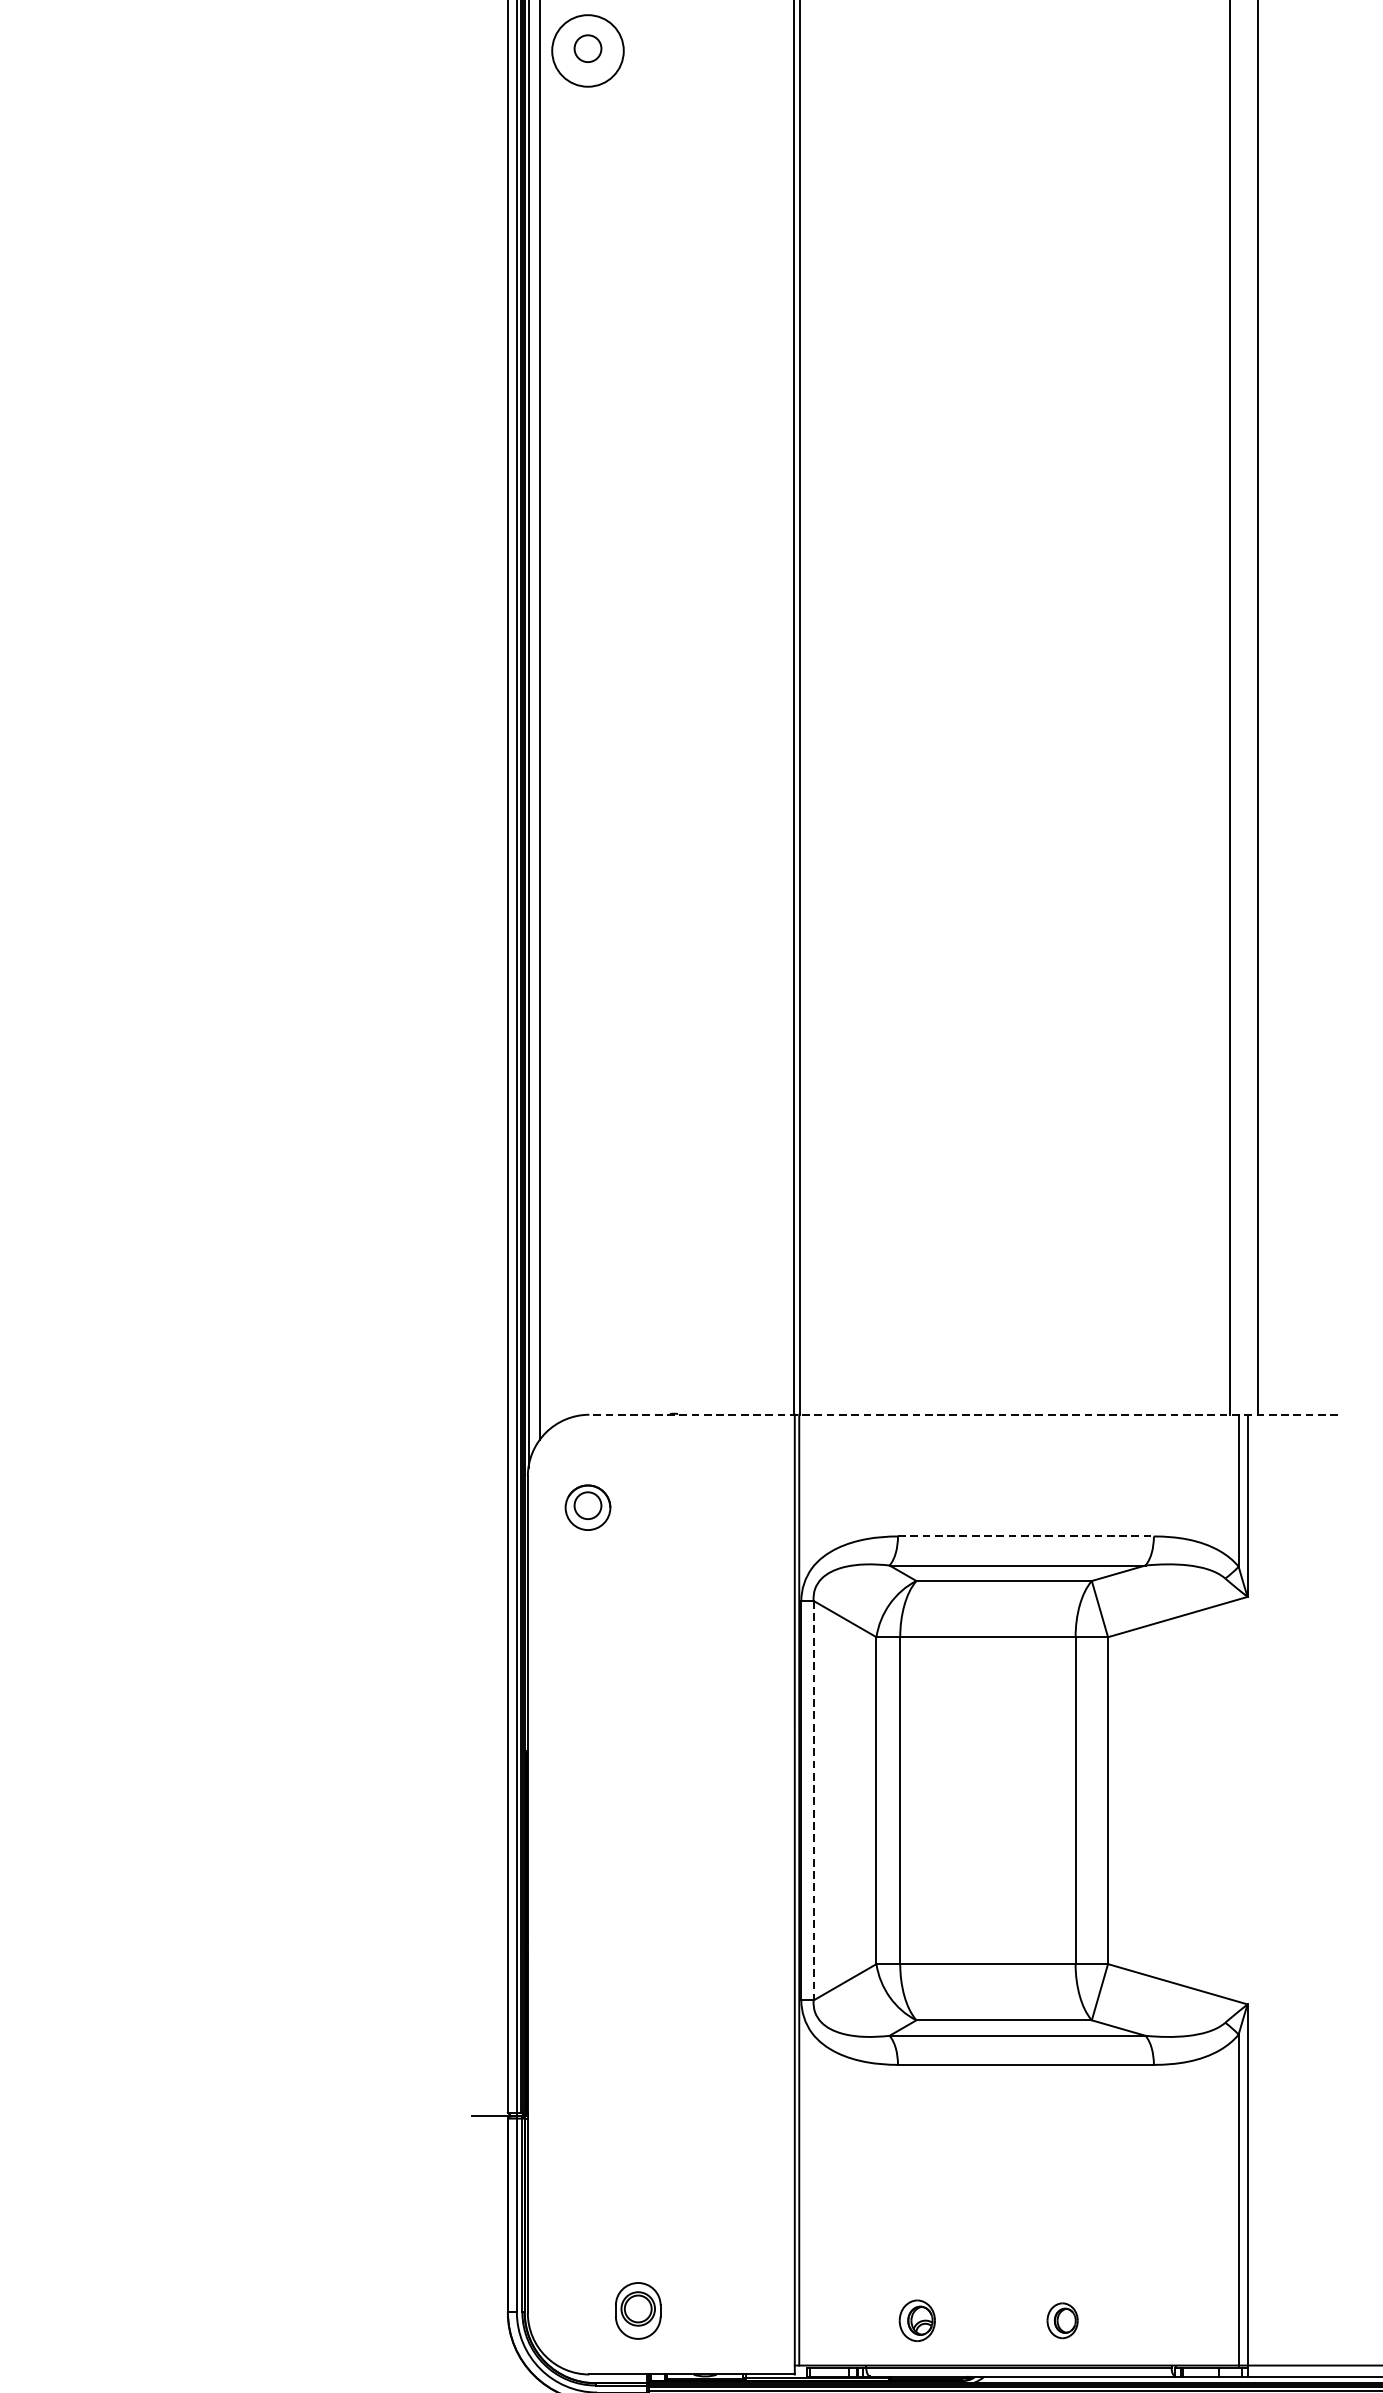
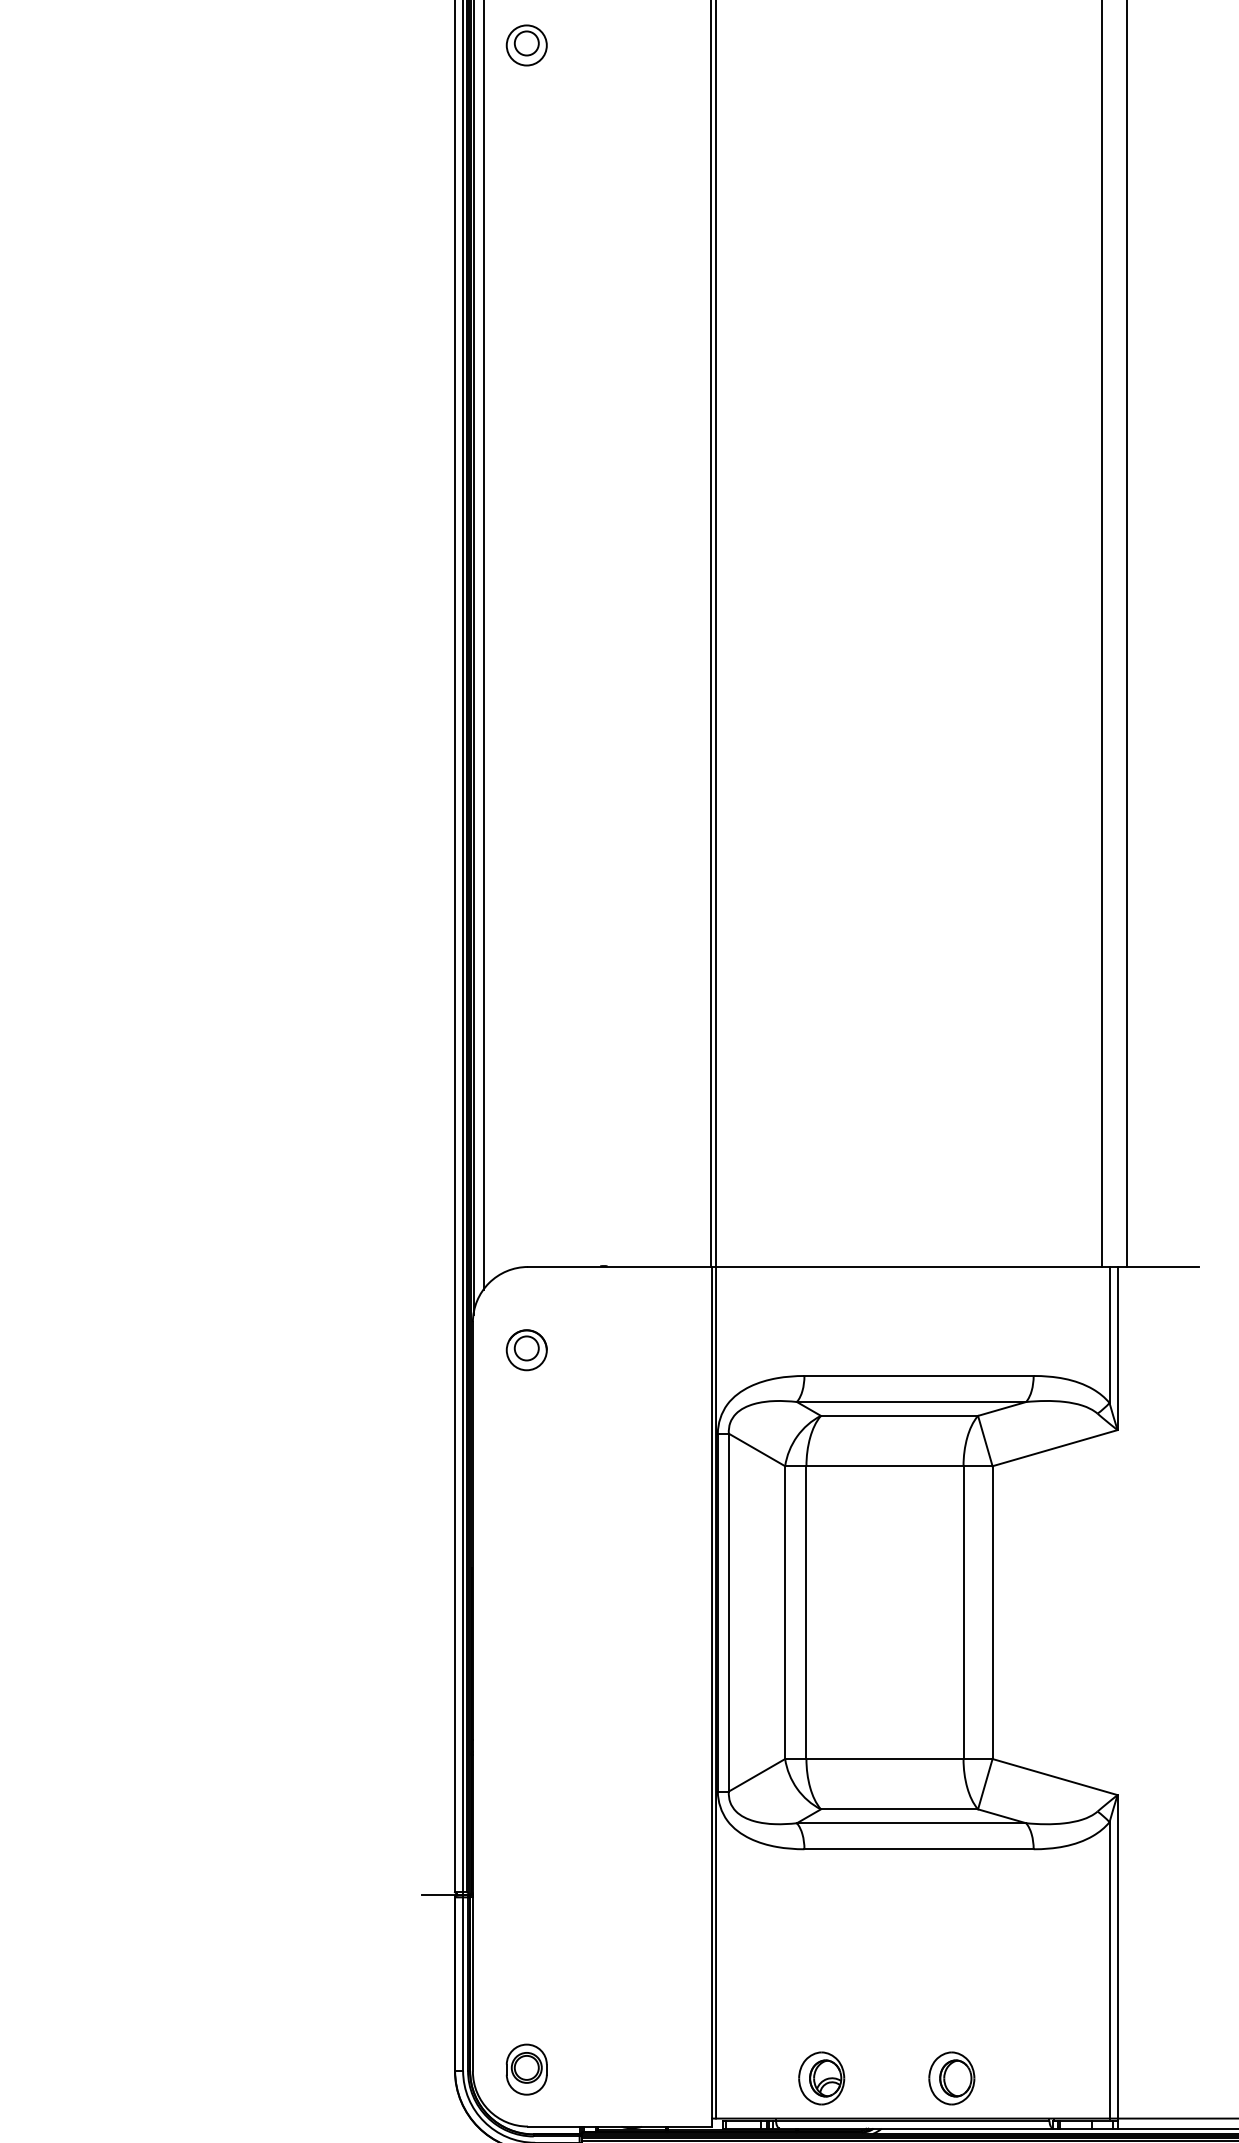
circle: (587, 50) -> (526, 45), size x0.62
line: (962, 1414) -> (862, 1266), dashed -> solid
line: (1026, 1535) -> (919, 1375), dashed -> solid
line: (813, 1800) -> (728, 1612), dashed -> solid
part: (637, 2310) -> (526, 2069), moved
part: (917, 2320) -> (821, 2078), size x1.43
part: (1062, 2320) -> (951, 2078), size x1.67

